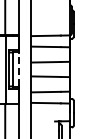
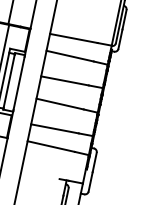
line: (19, 68) -> (20, 82), dashed -> solid

